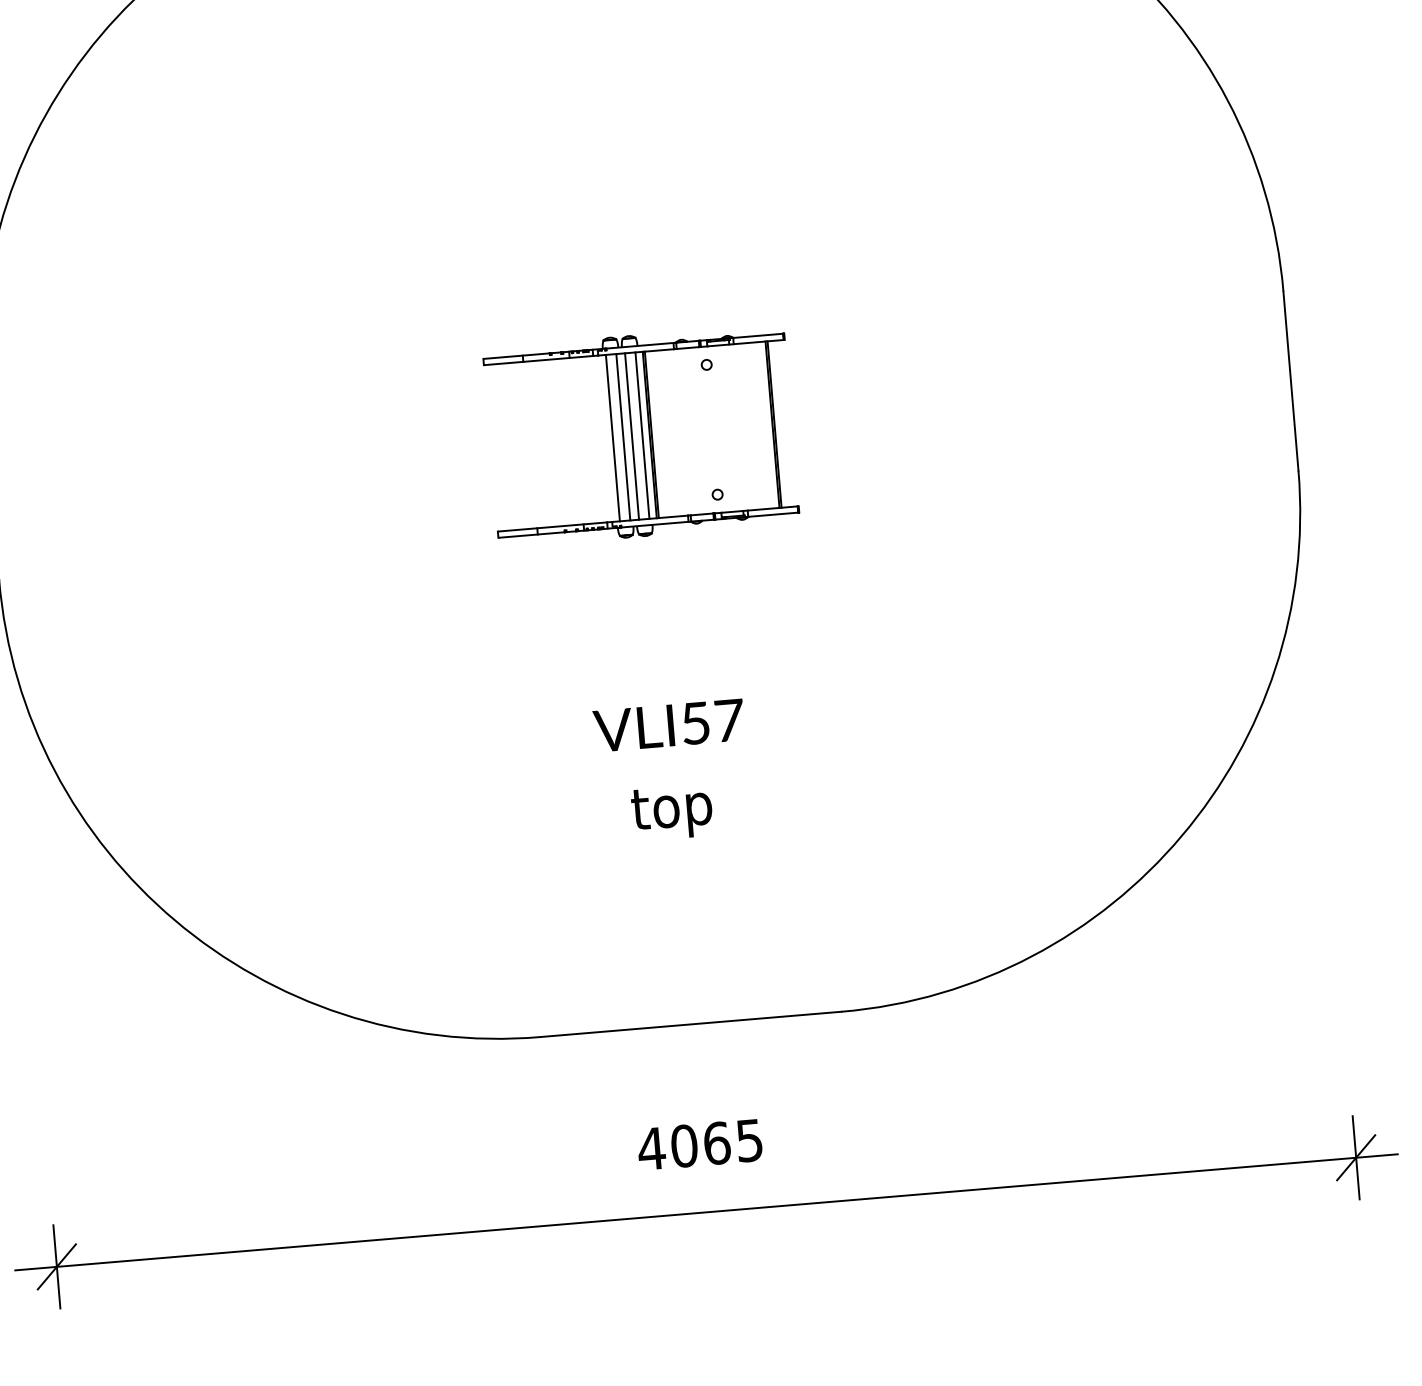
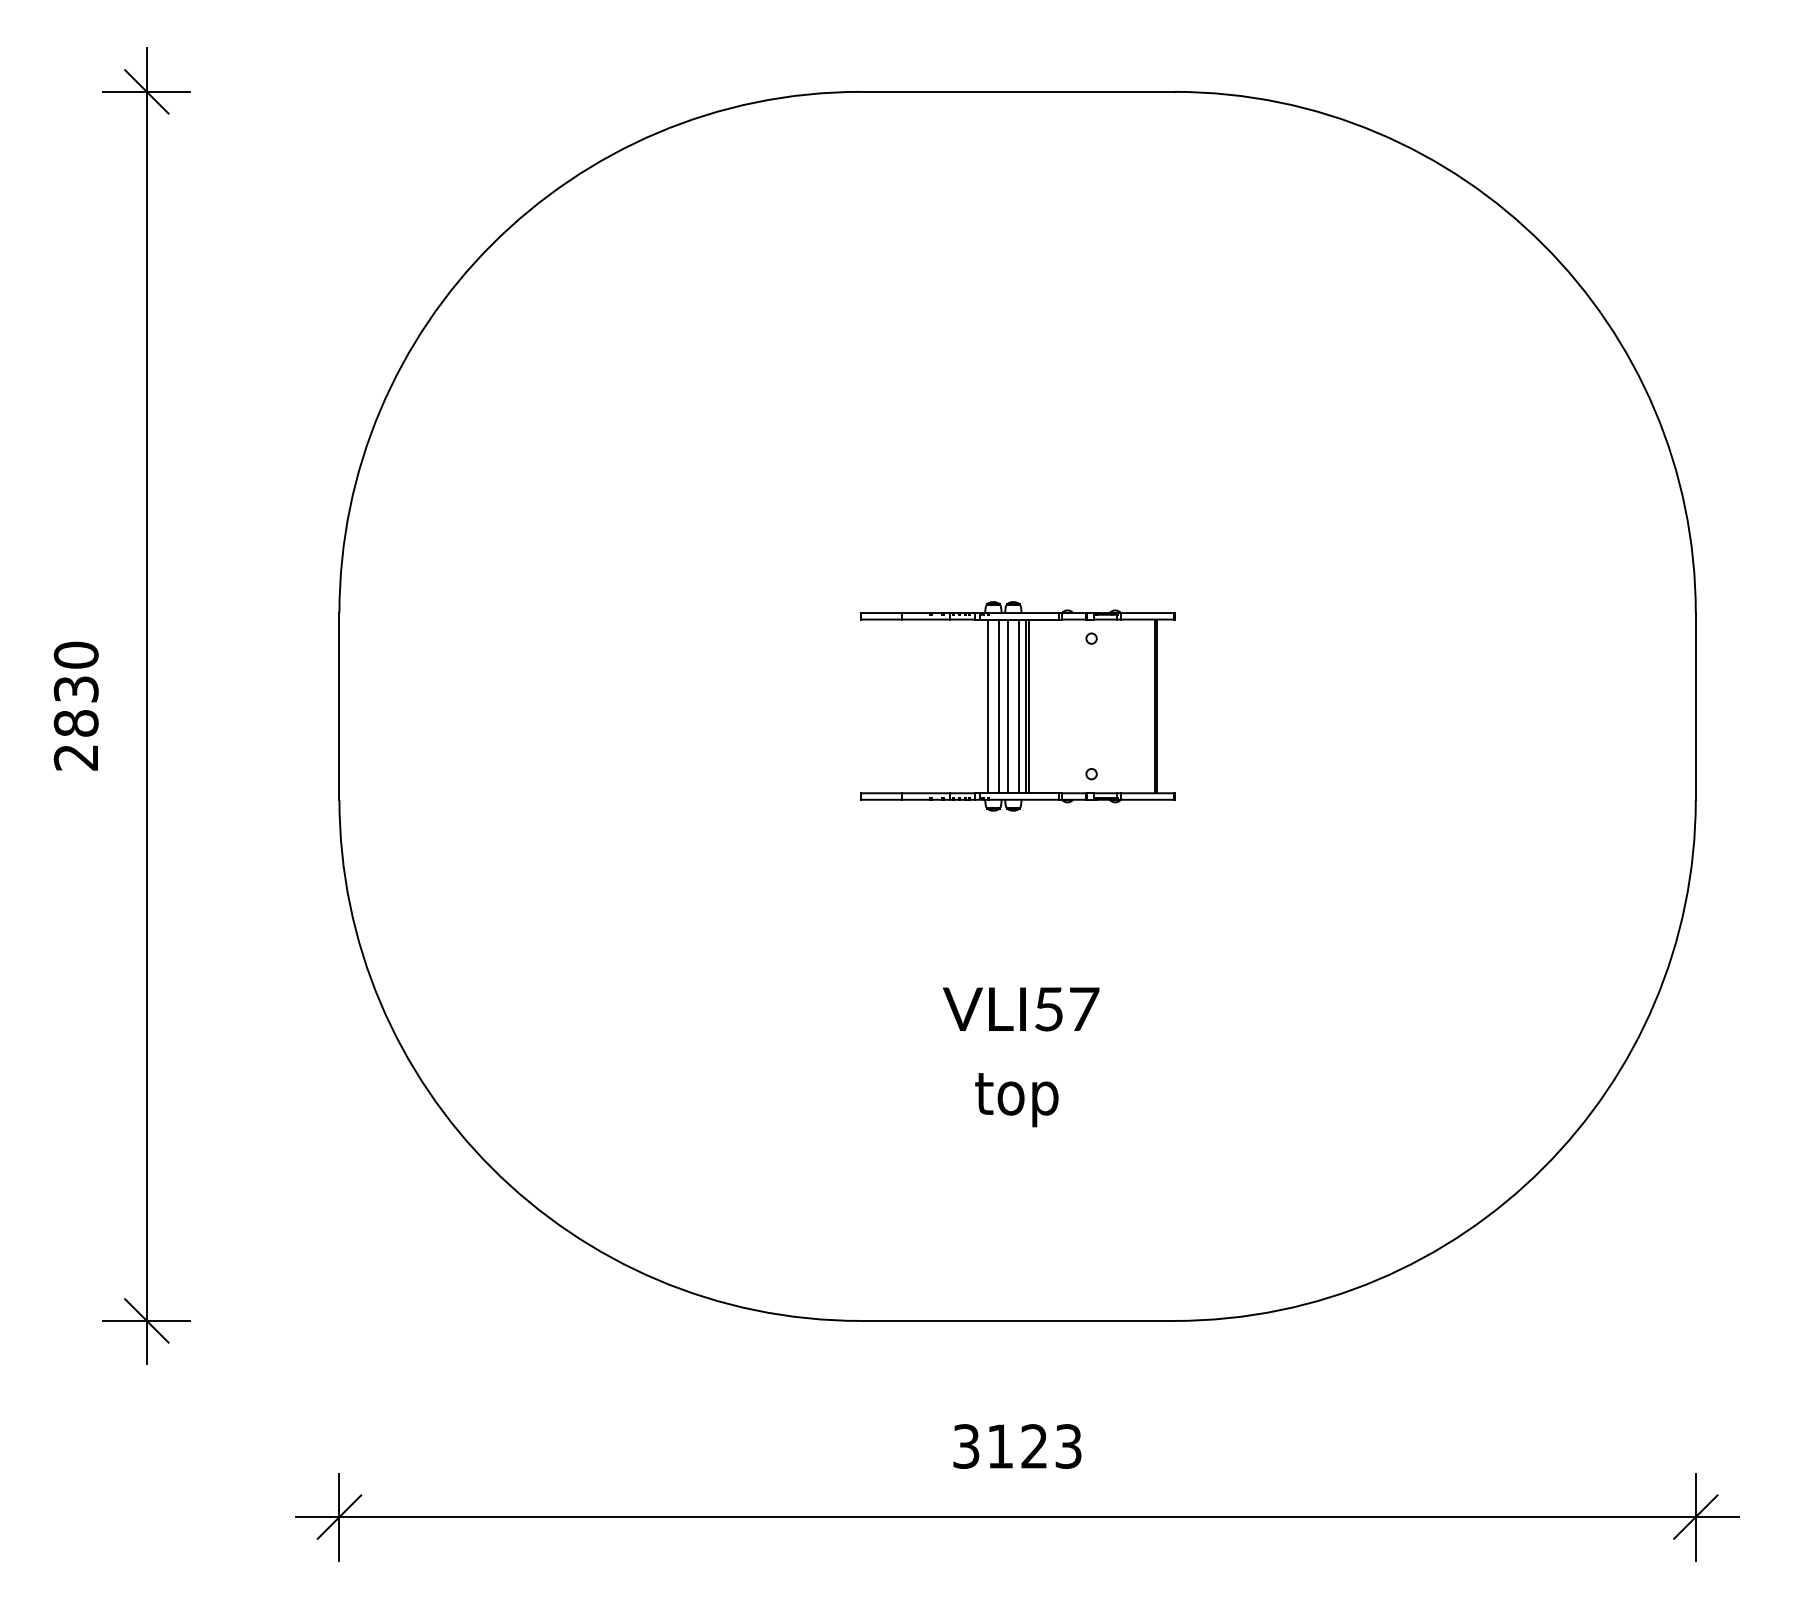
text: (699, 1144) -> (1016, 1446), 4065 -> 3123

